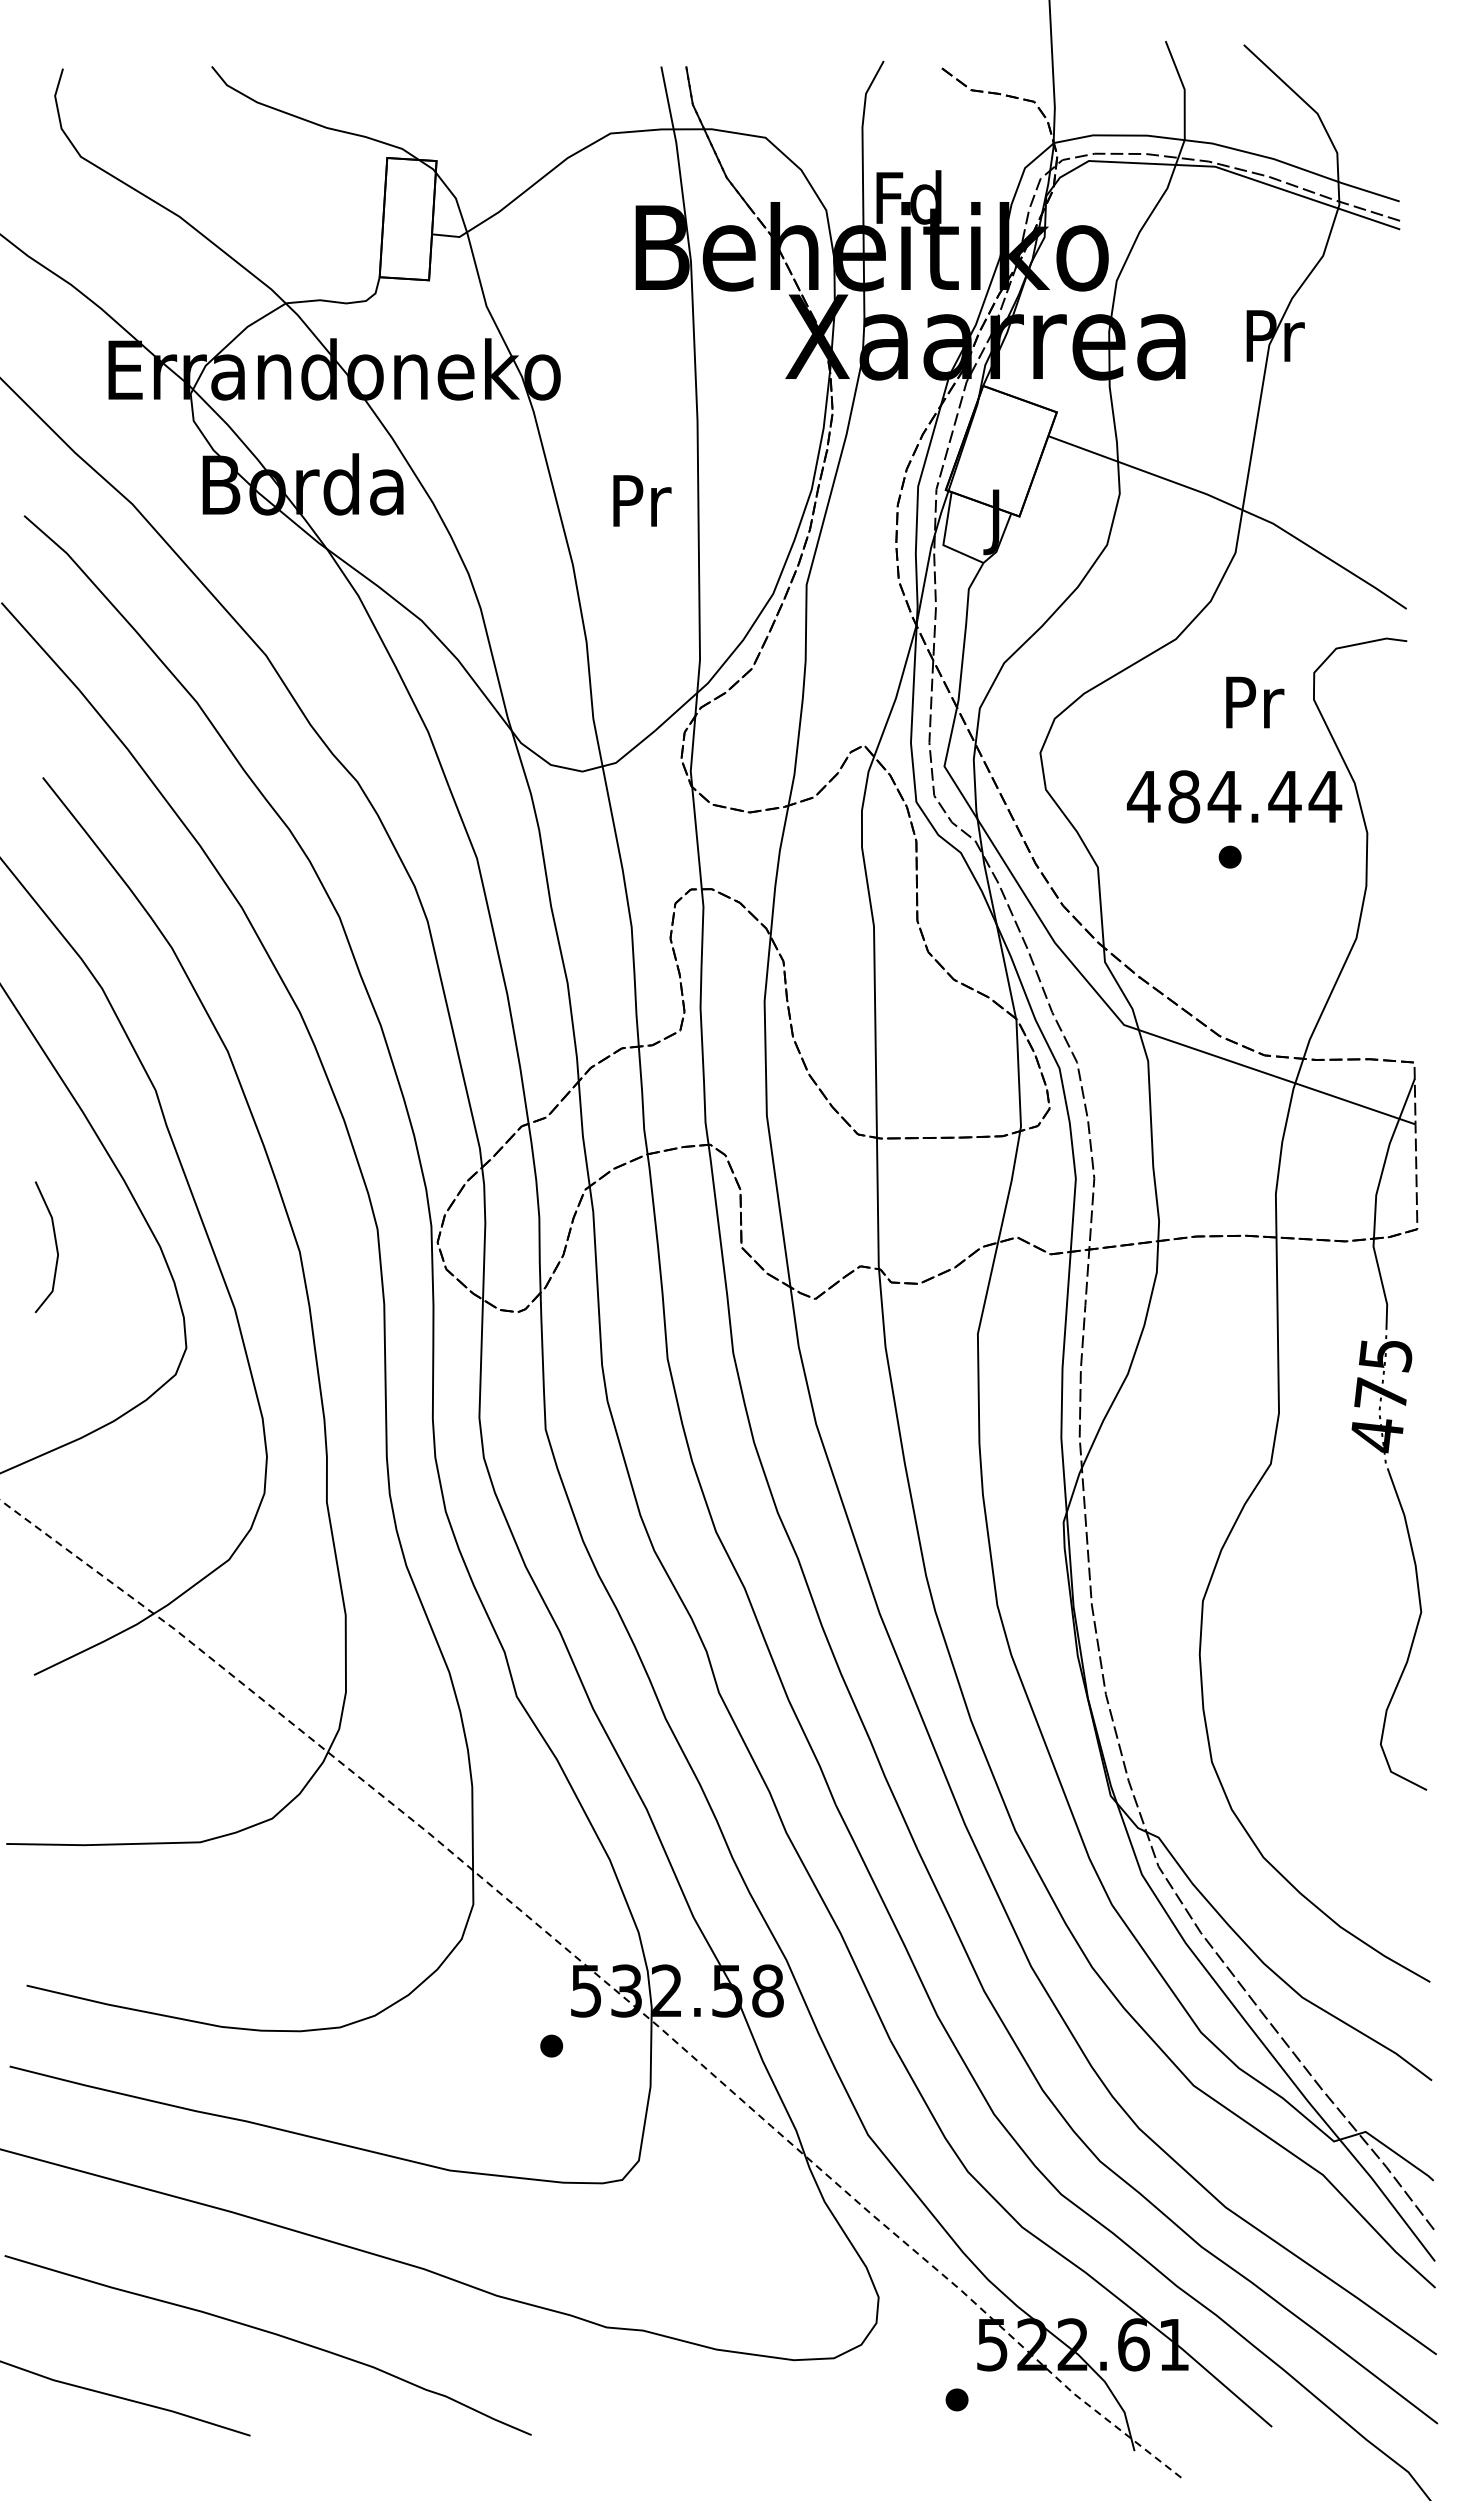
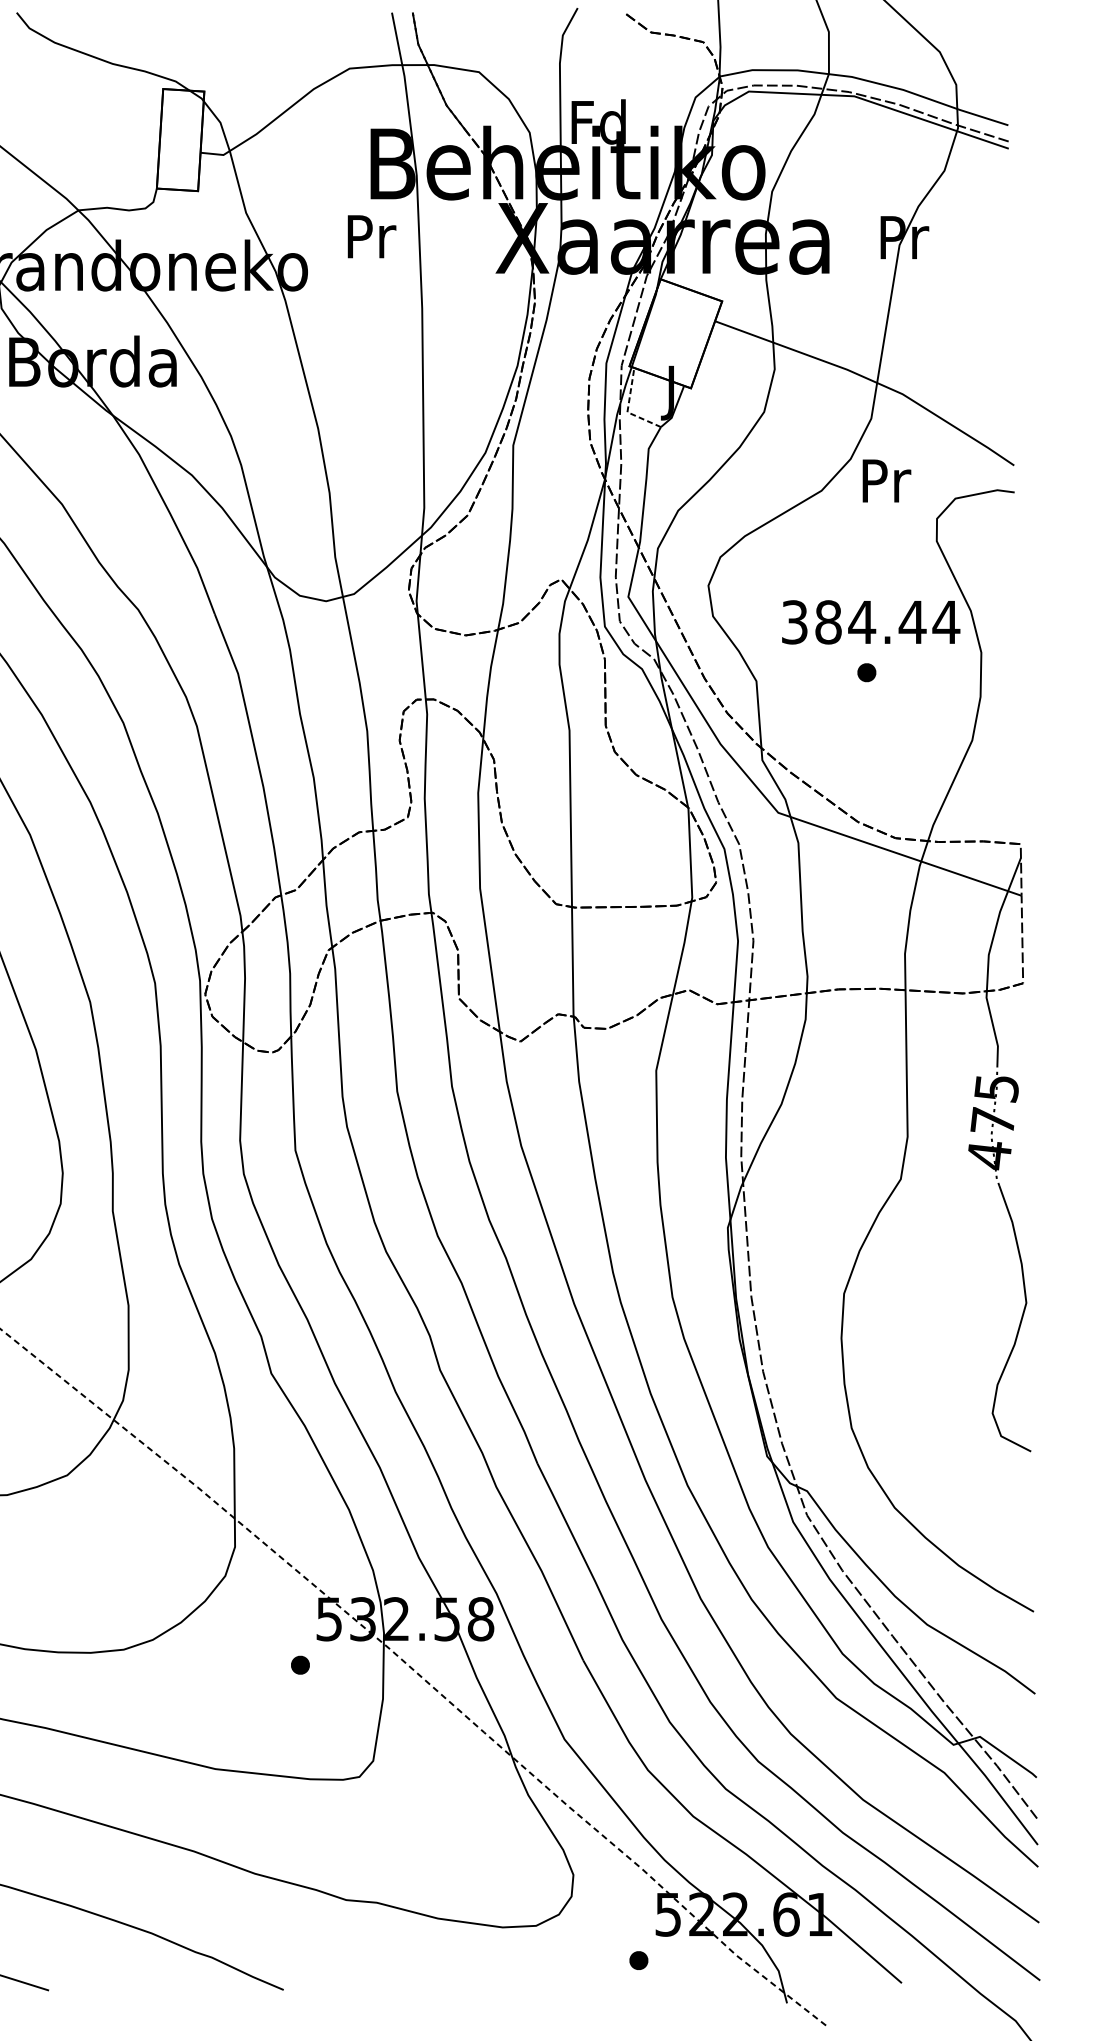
text: (642, 500) -> (372, 236), moved
line: (944, 540) -> (628, 408), solid -> dashed
text: (1255, 702) -> (887, 480), moved
text: (1143, 796) -> (794, 622), 484.44 -> 384.44

